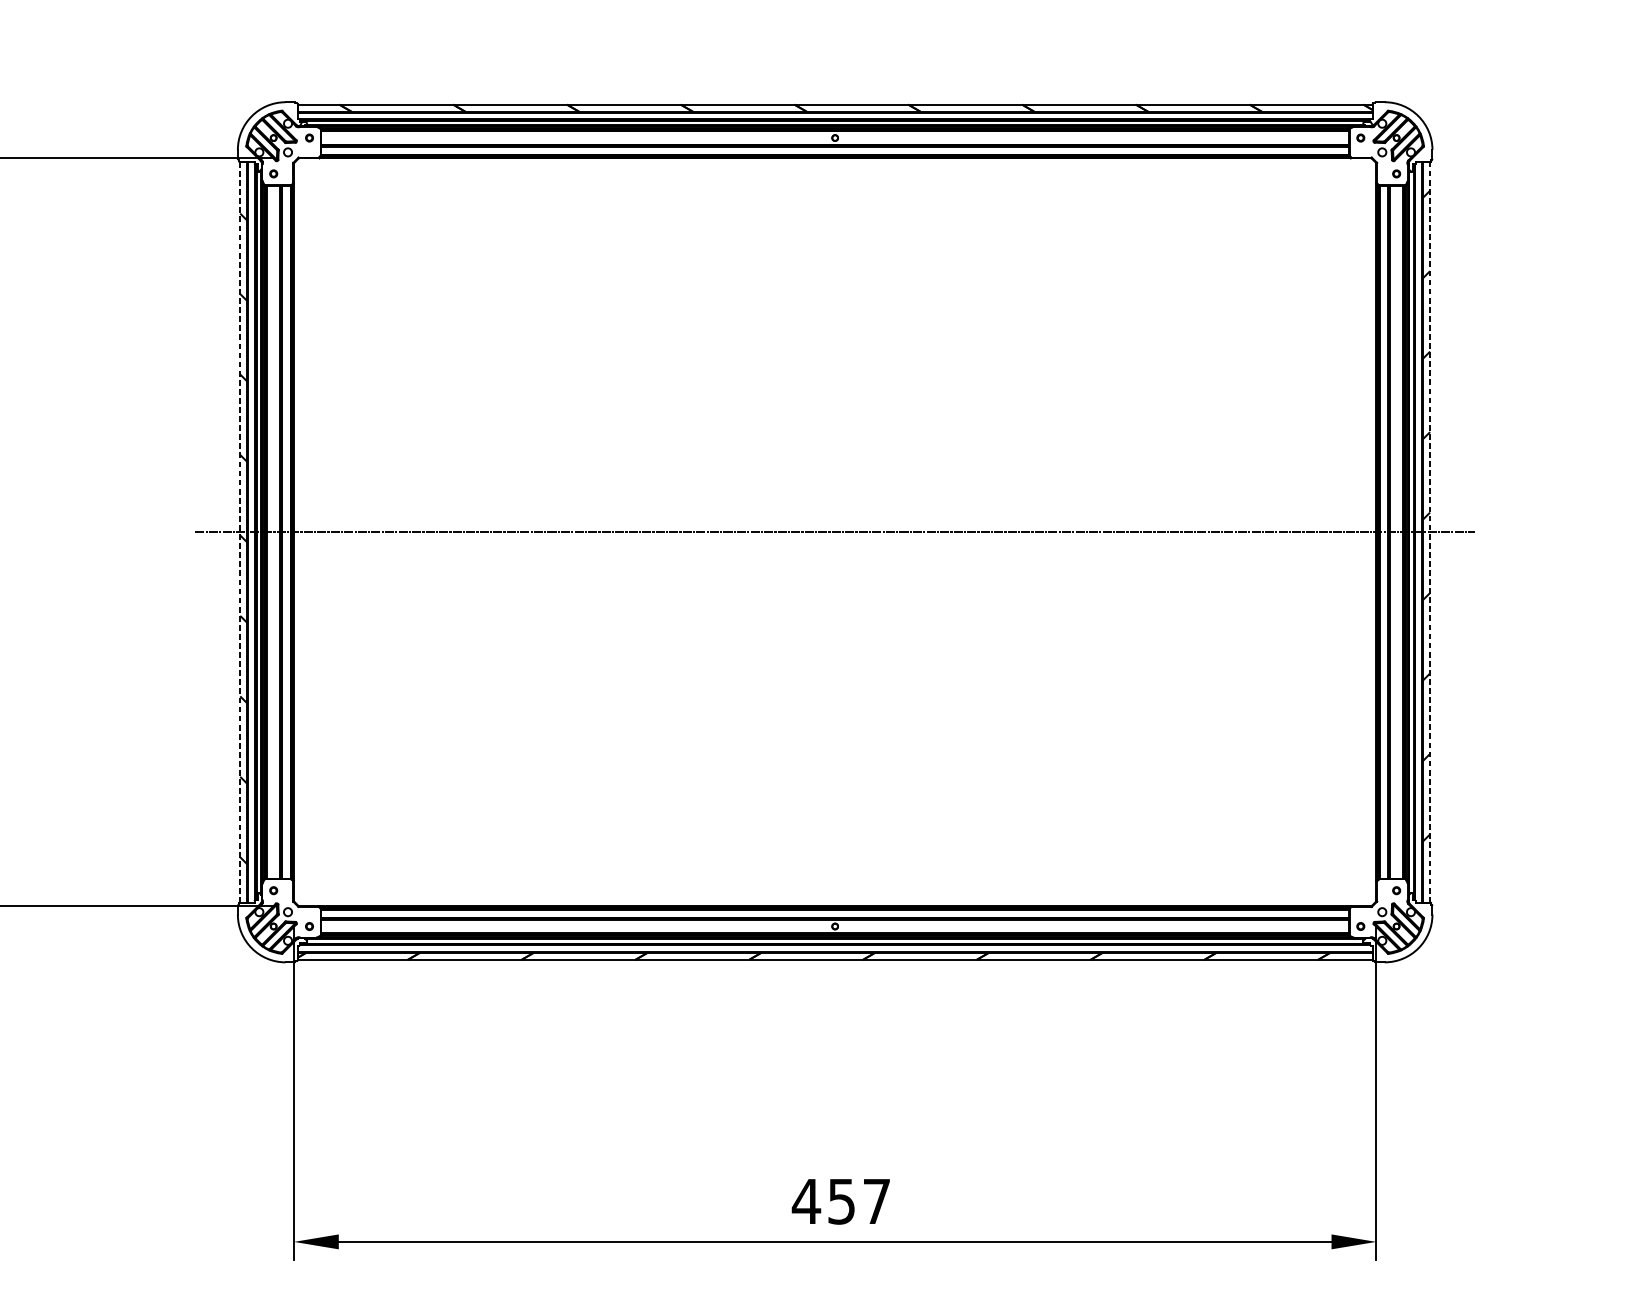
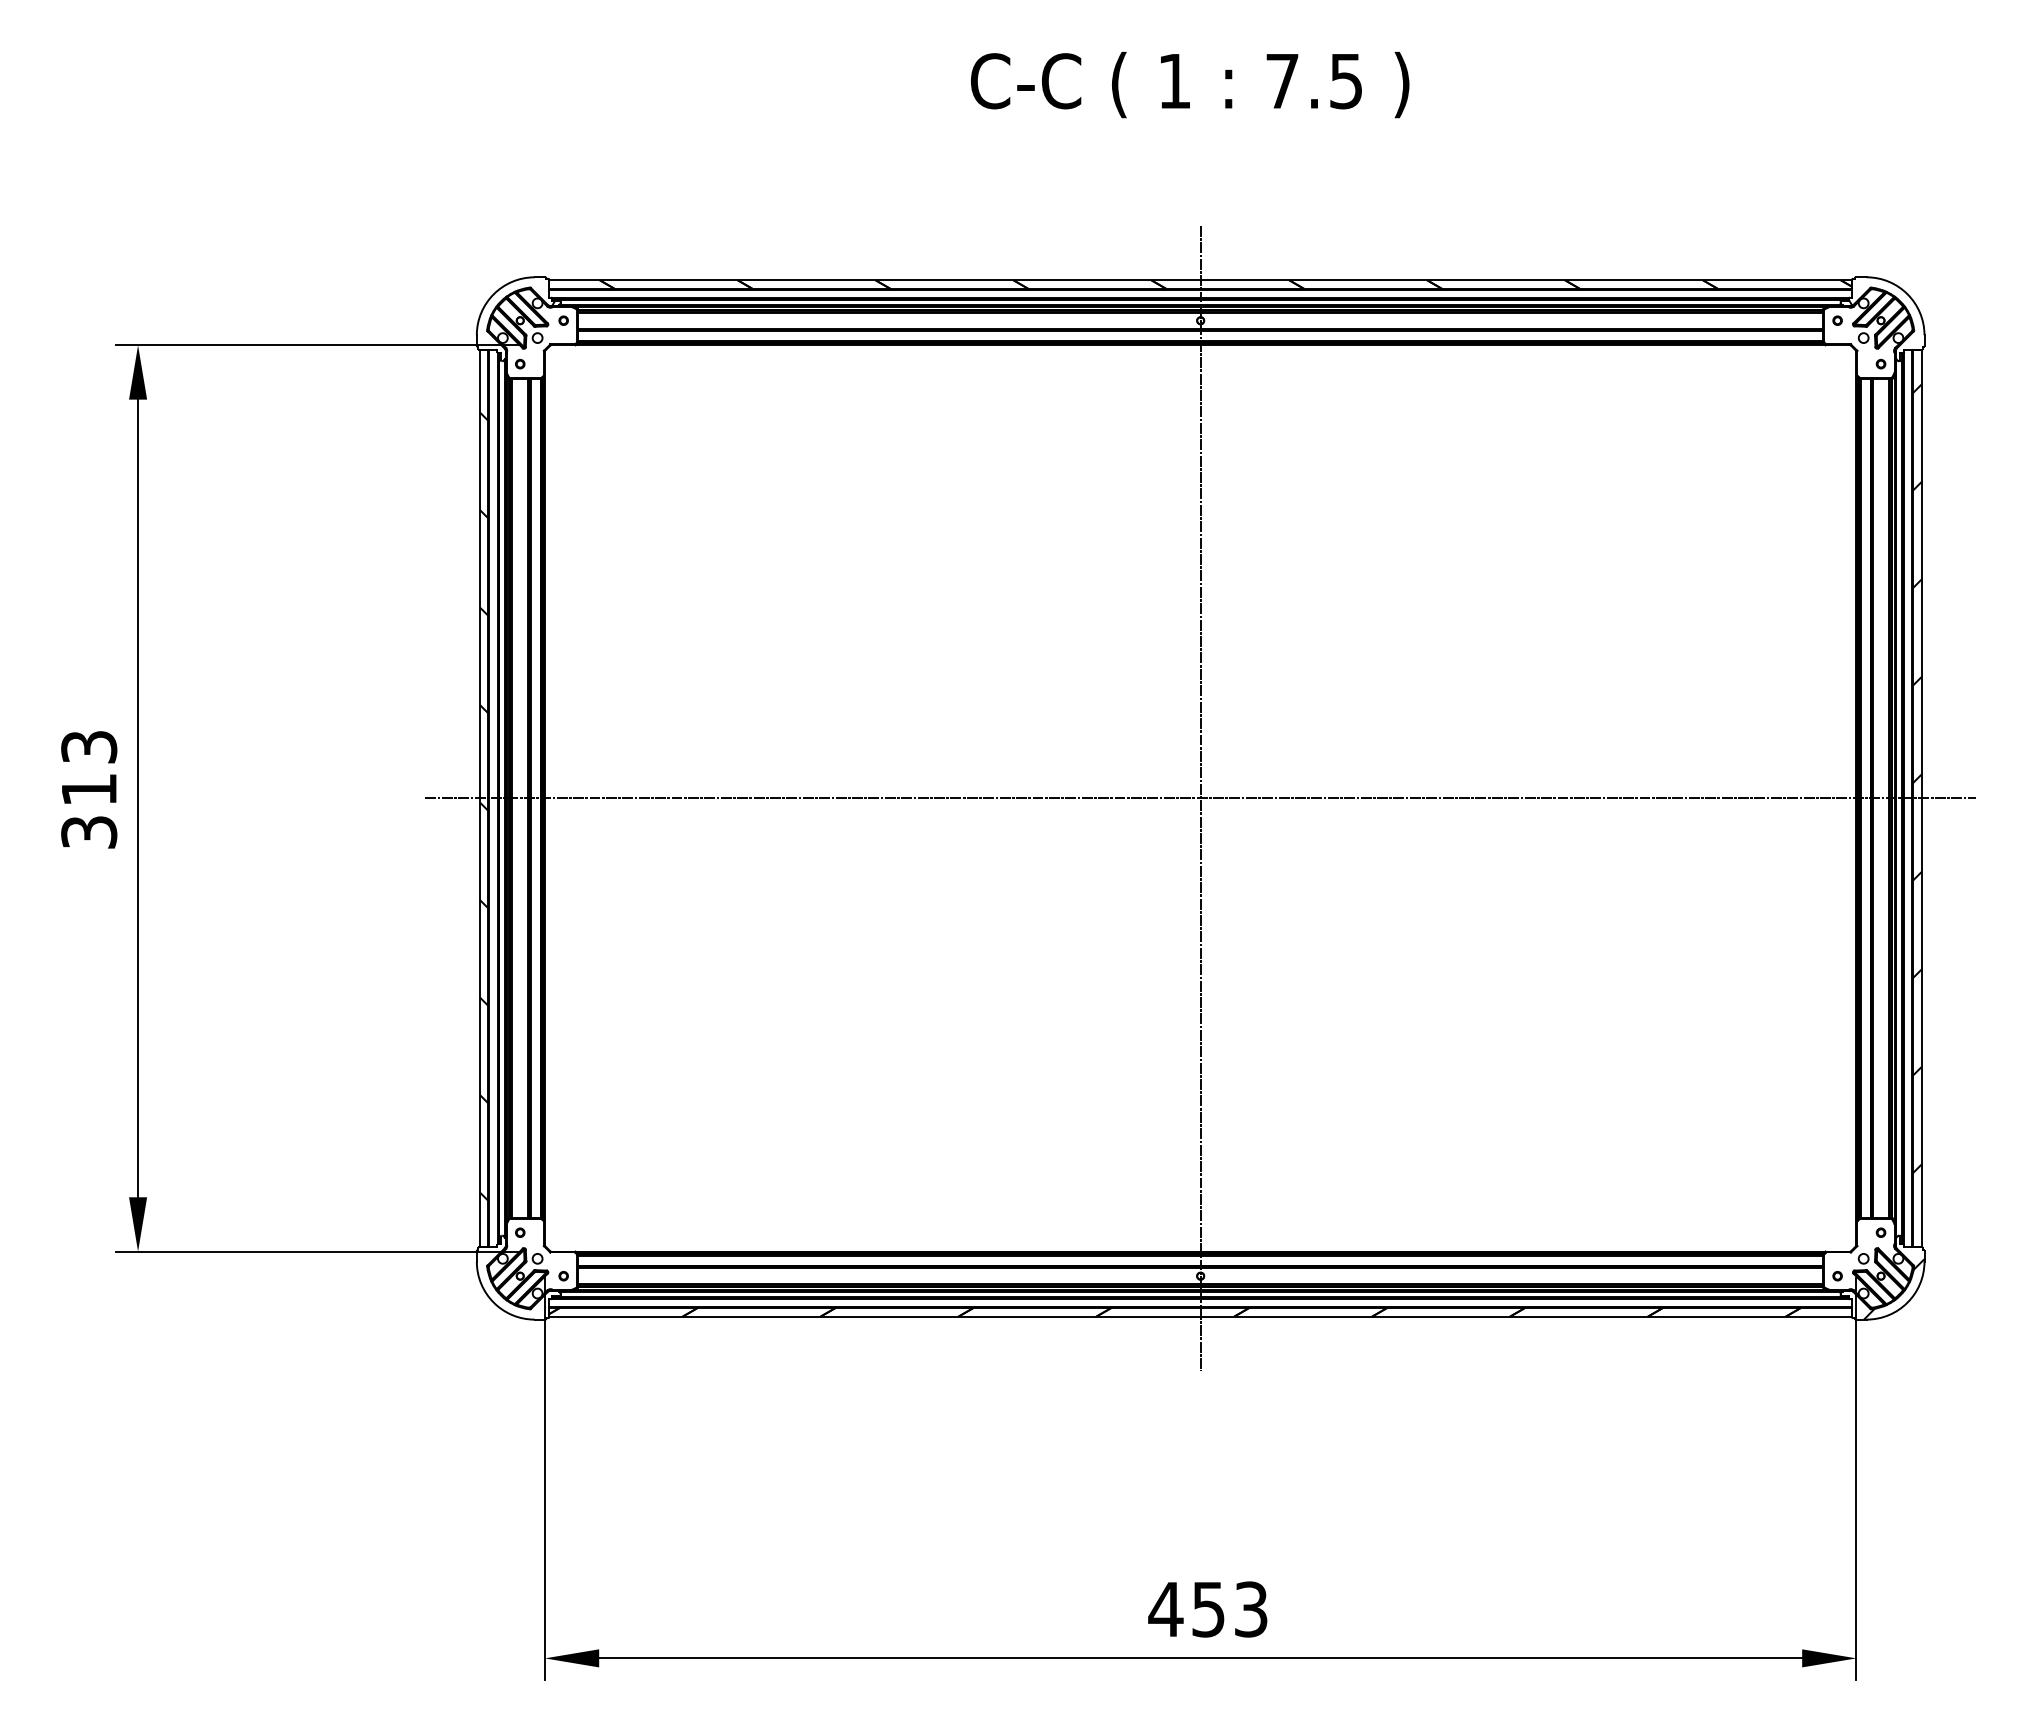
line: (240, 532) -> (479, 798), dashed -> solid
line: (835, 532) -> (1200, 798), added
line: (1430, 532) -> (1921, 798), dashed -> solid
hatch: (1407, 937) -> (1894, 1289), added
text: (877, 1201) -> (1251, 1609), 457 -> 453

